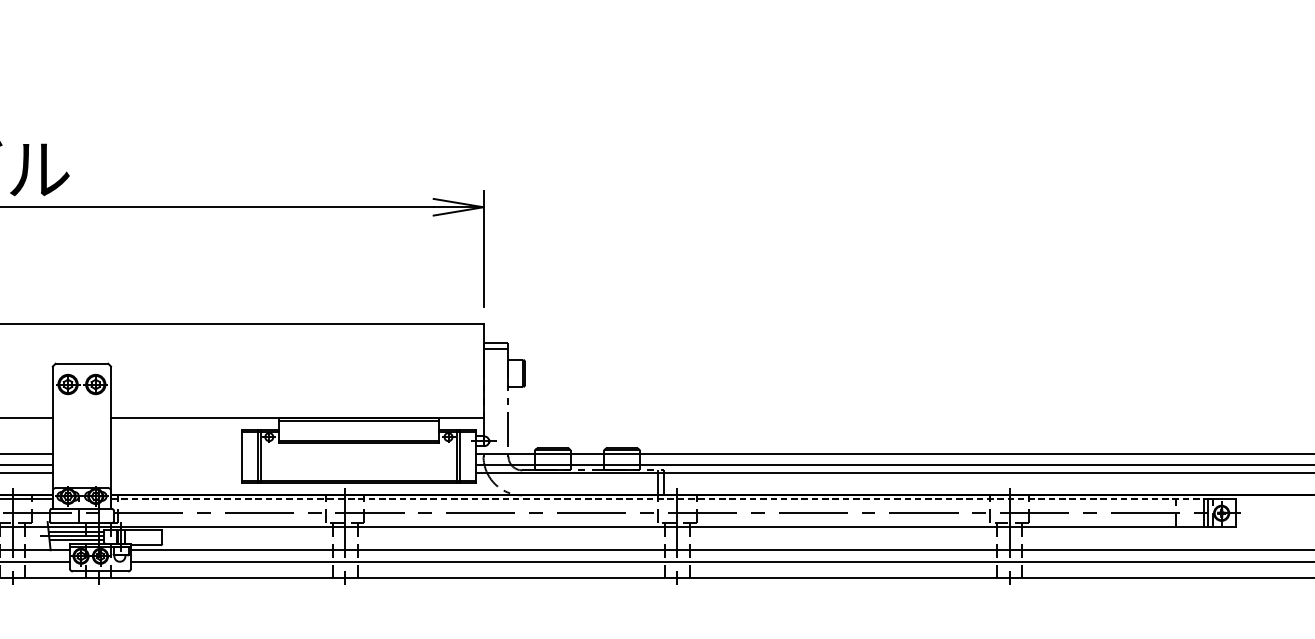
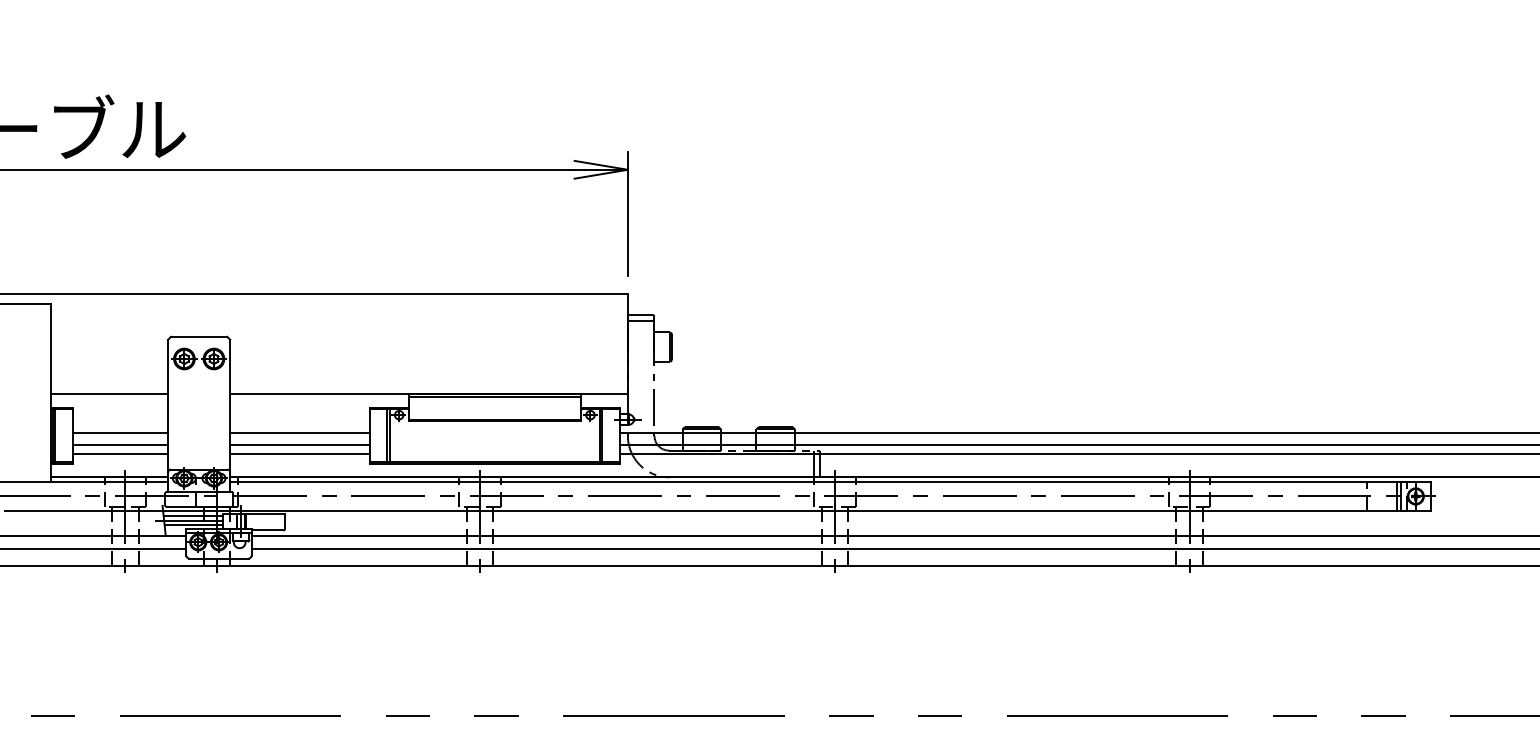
line: (175, 453) -> (299, 432), added
line: (175, 464) -> (299, 444), added
line: (175, 473) -> (299, 453), added
line: (660, 499) -> (816, 481), dashed -> solid

